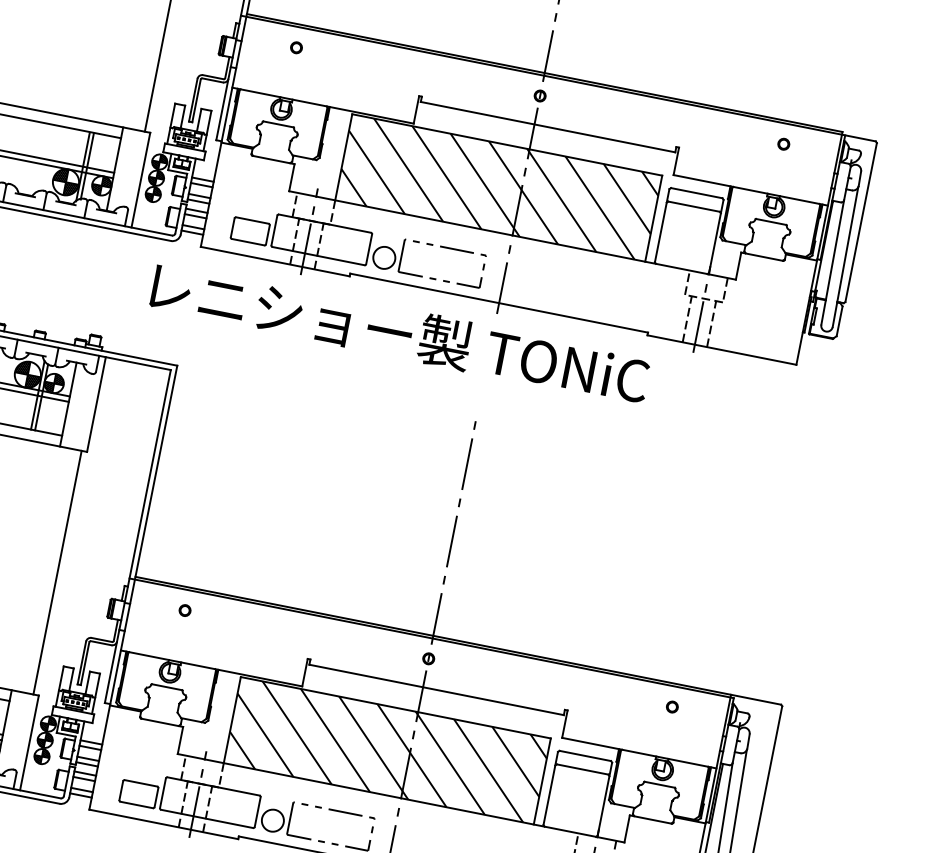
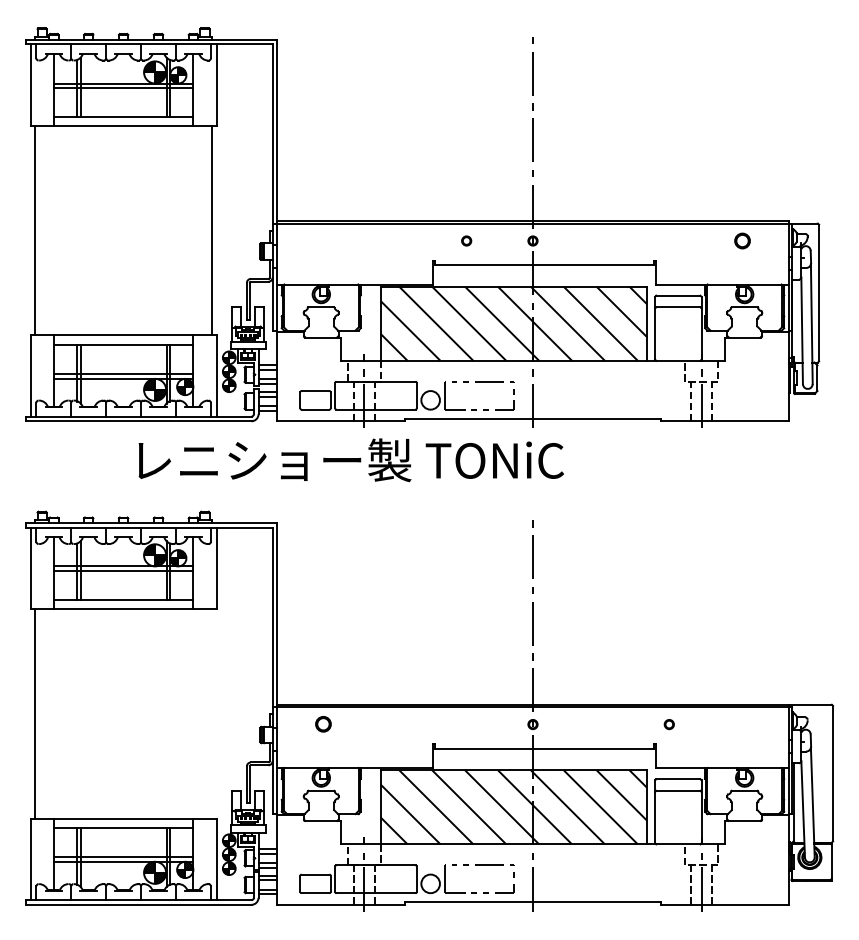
part: (296, 47) -> (466, 240), moved
part: (782, 143) -> (741, 240), size x1.6
text: (399, 333) -> (350, 460), moved
line: (58, 572) -> (212, 713), removed
part: (184, 610) -> (323, 724), size x1.6
part: (671, 706) -> (668, 724), moved

